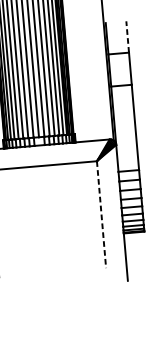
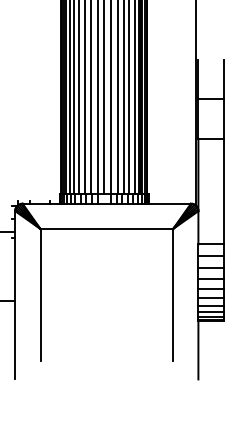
line: (127, 36) -> (223, 79), dashed -> solid
line: (101, 214) -> (172, 295), dashed -> solid

